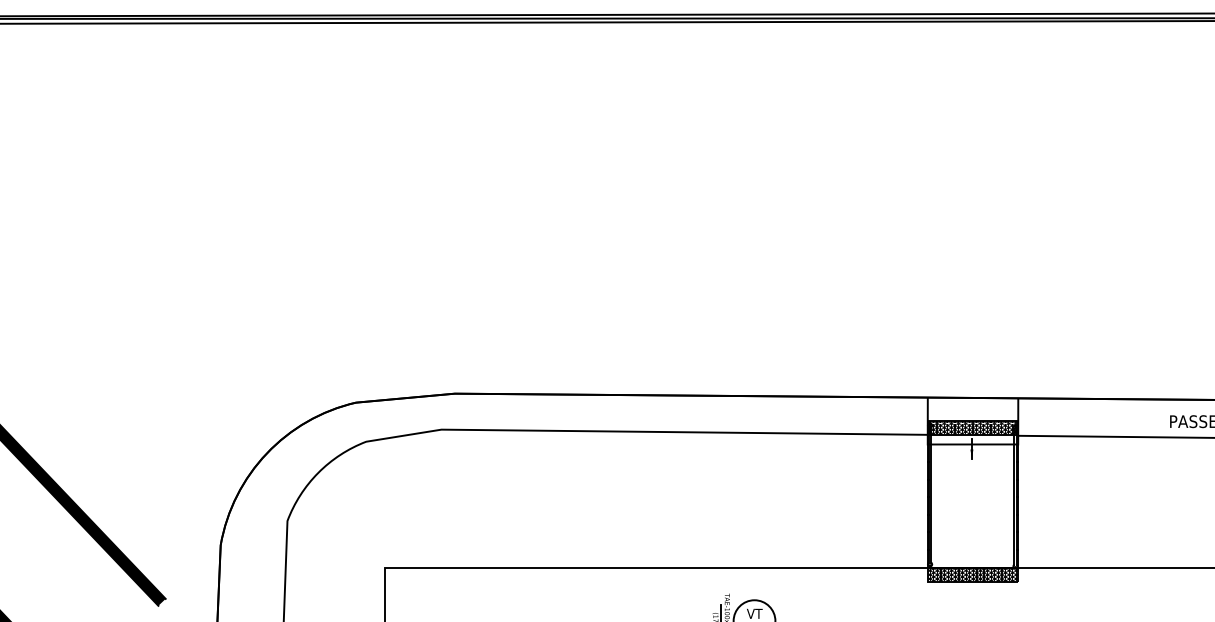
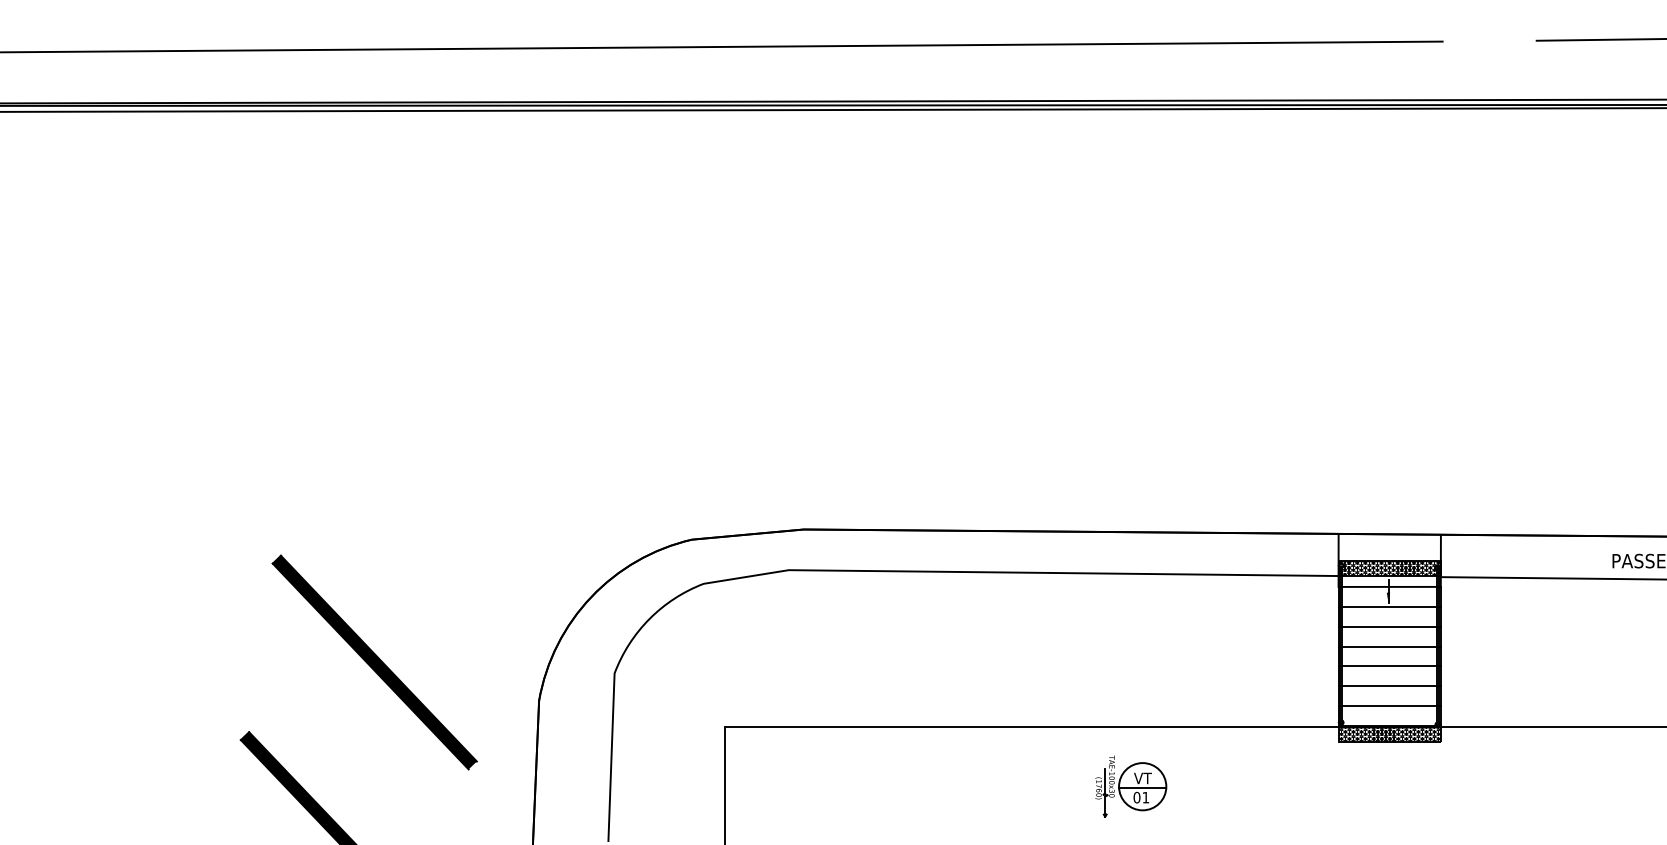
line: (972, 461) -> (1389, 606), added
line: (972, 479) -> (1389, 626), added
line: (972, 497) -> (1389, 646), added
line: (972, 514) -> (1389, 666), added
line: (972, 532) -> (1389, 686), added
line: (972, 550) -> (1389, 706), added

